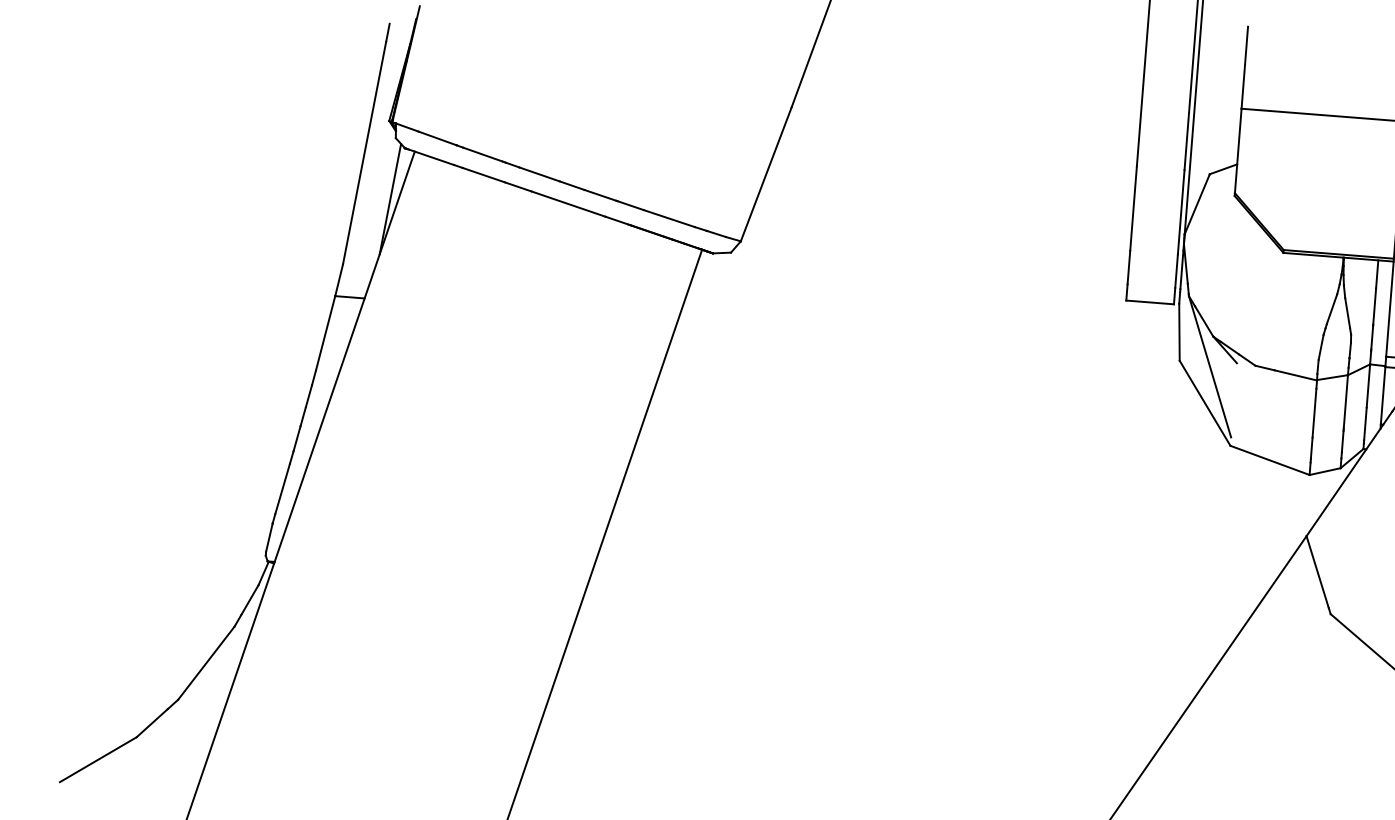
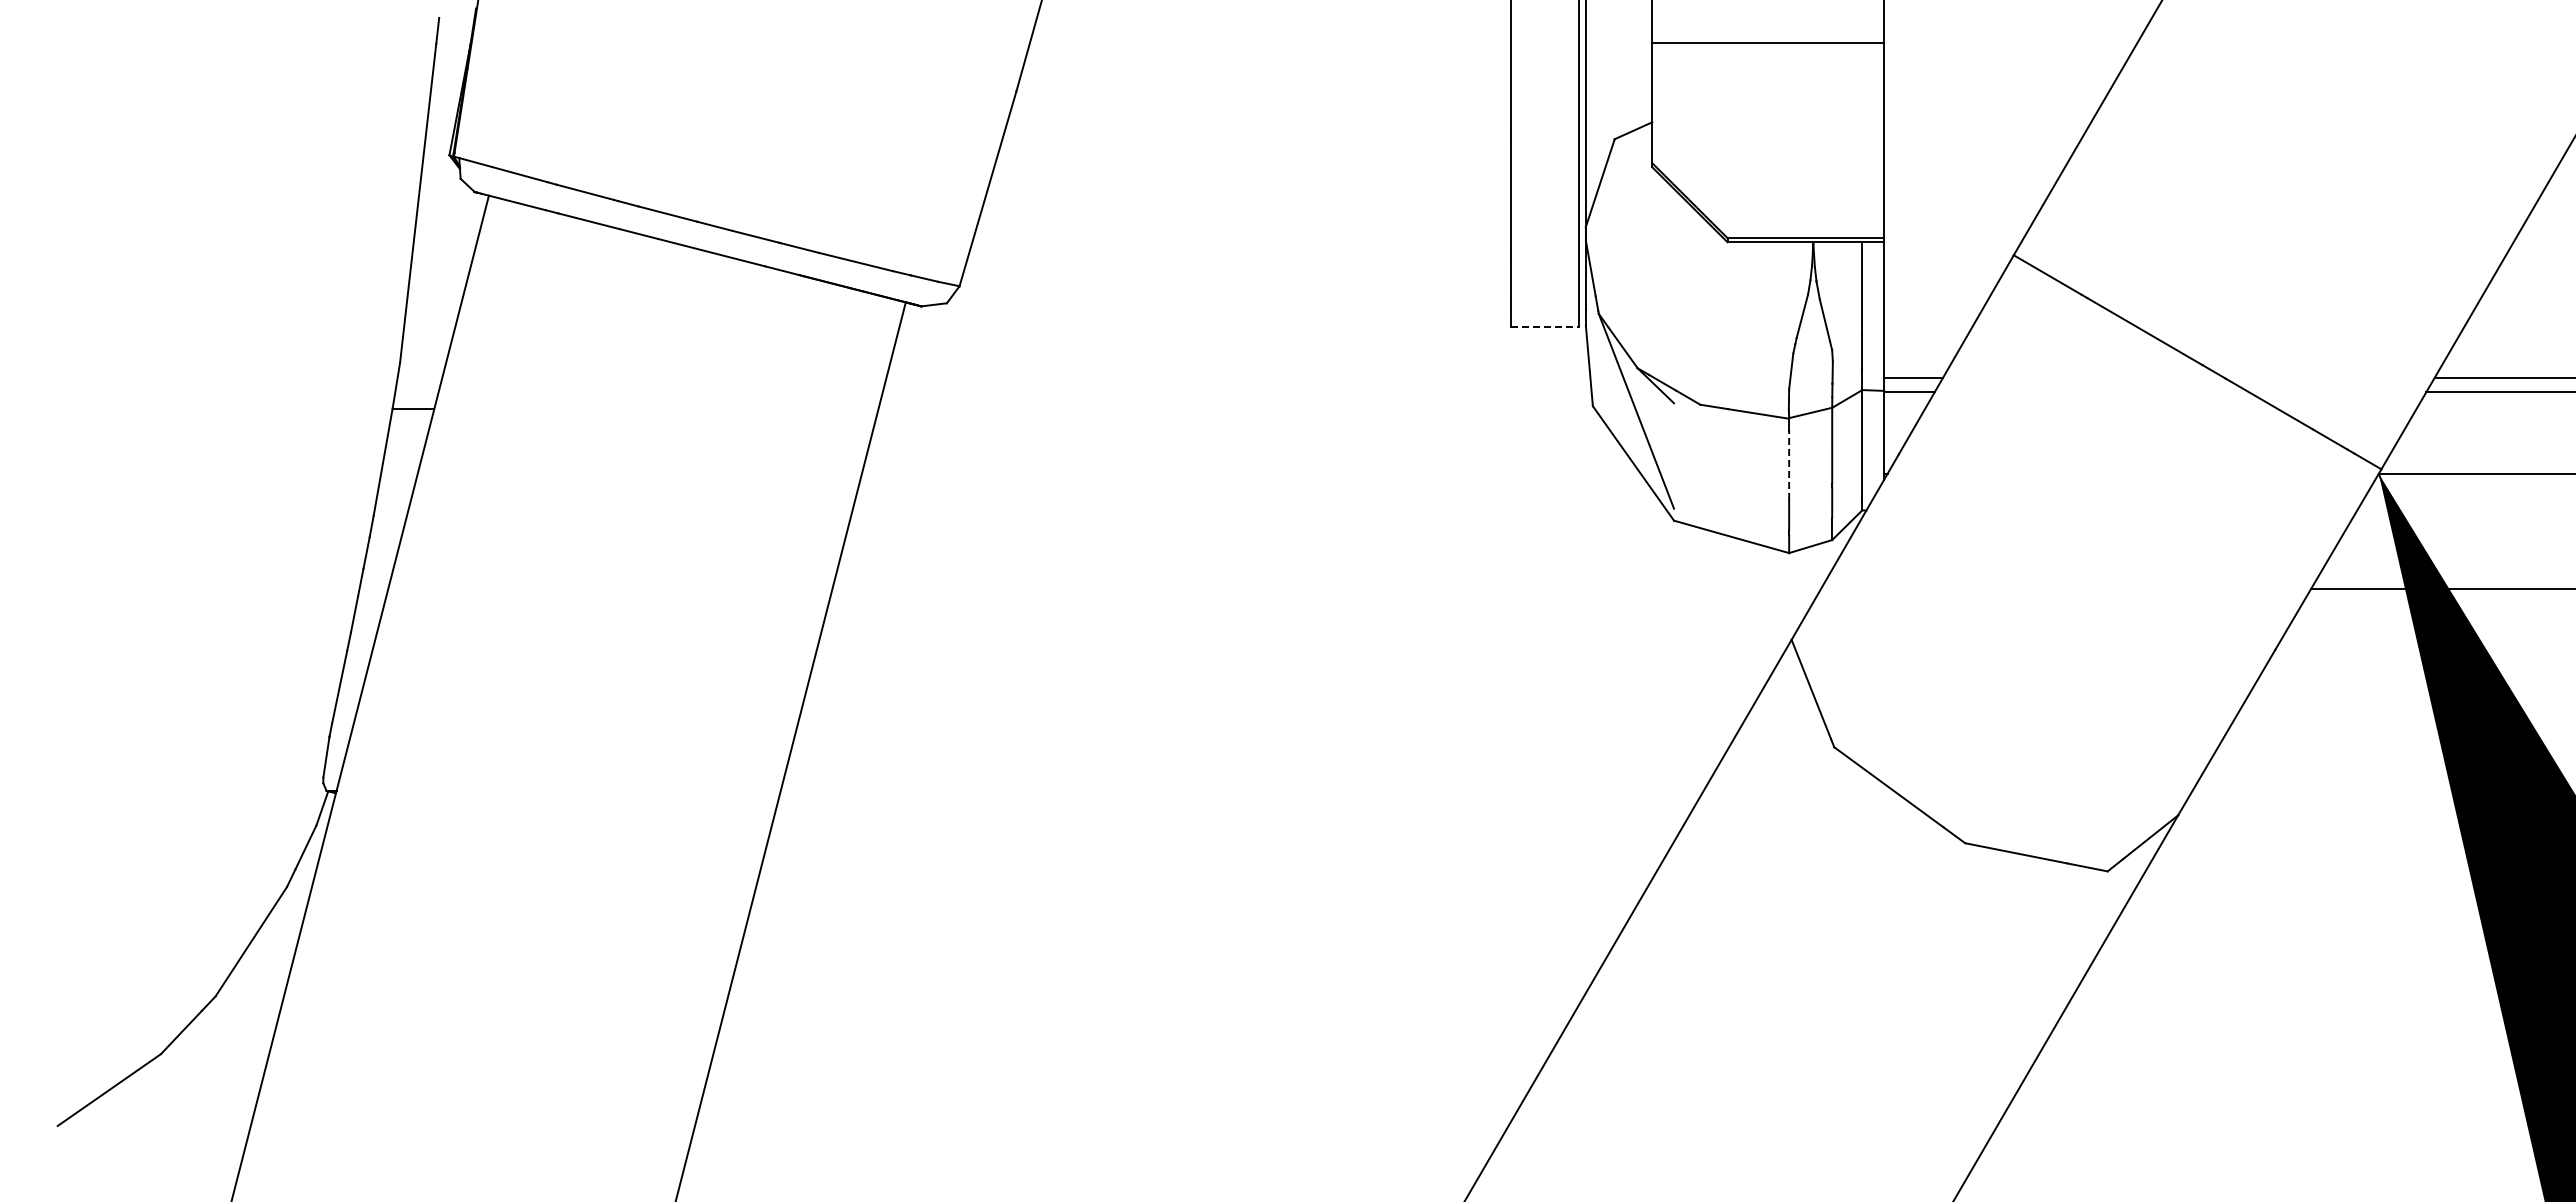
line: (390, 199) -> (459, 265), removed
line: (1150, 302) -> (1544, 327), solid -> dashed
line: (1314, 413) -> (1789, 465), solid -> dashed

